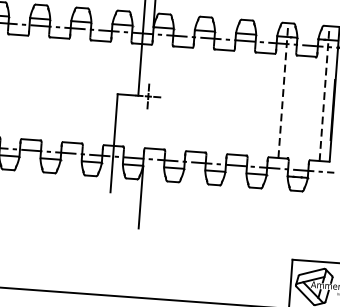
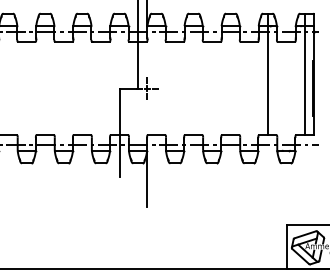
line: (283, 90) -> (267, 74), dashed -> solid
line: (324, 93) -> (304, 74), dashed -> solid

